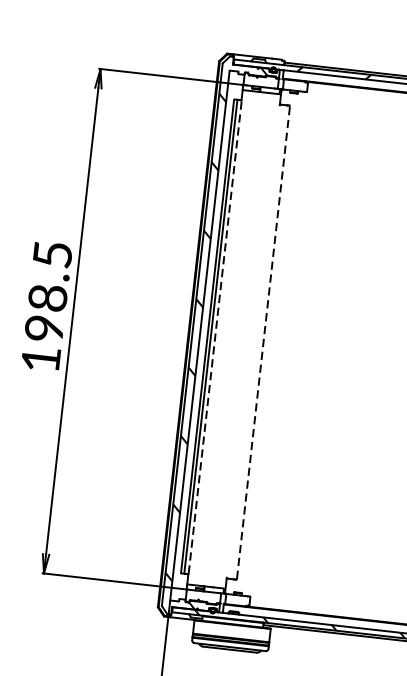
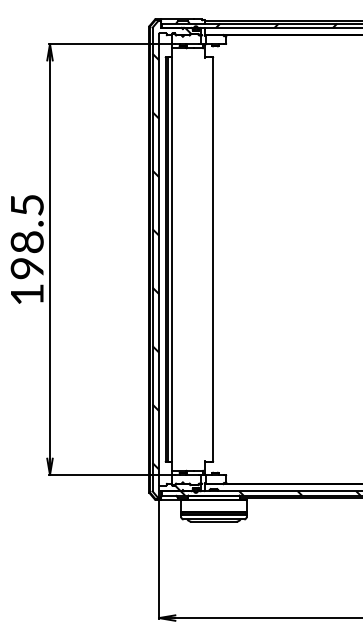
line: (215, 337) -> (172, 259), dashed -> solid
line: (263, 342) -> (213, 259), dashed -> solid

